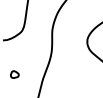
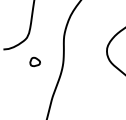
part: (14, 74) -> (34, 61), moved

